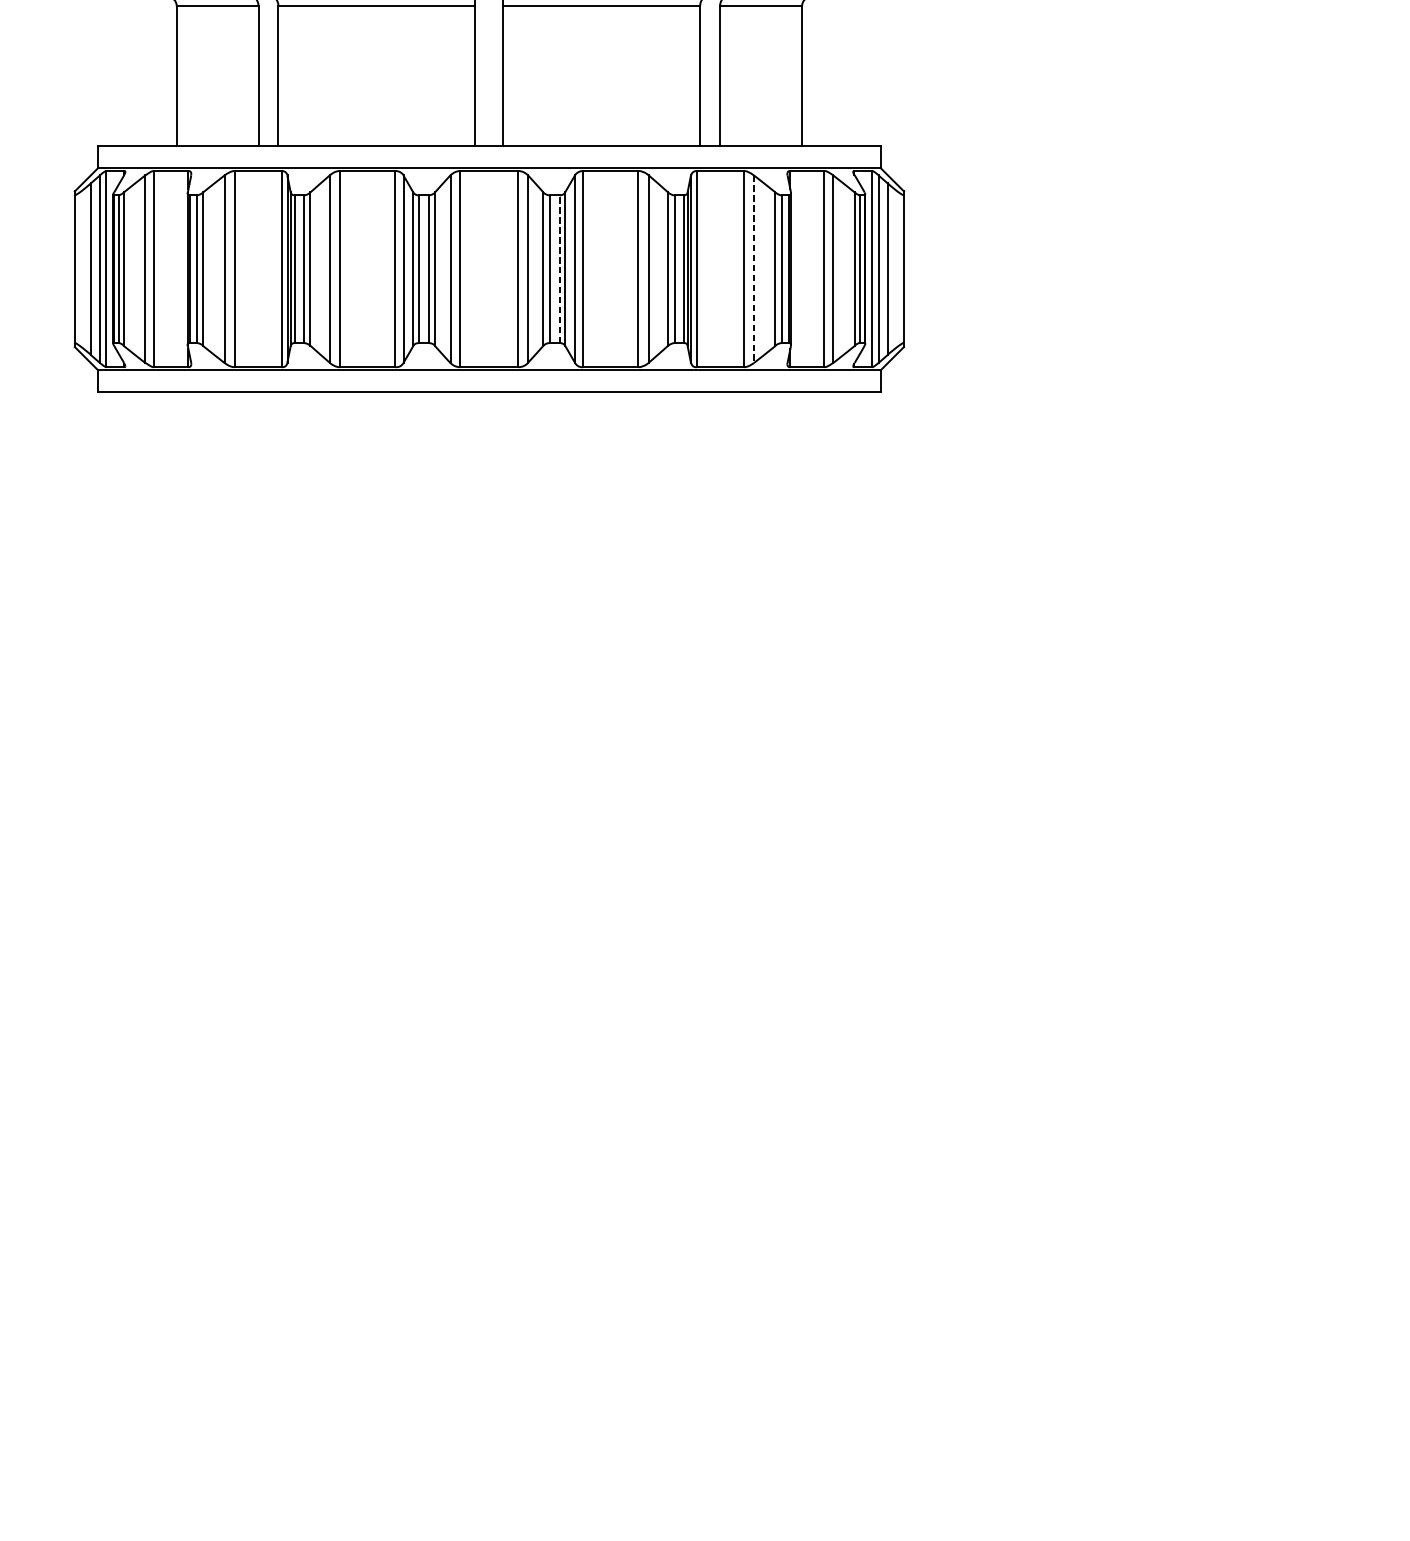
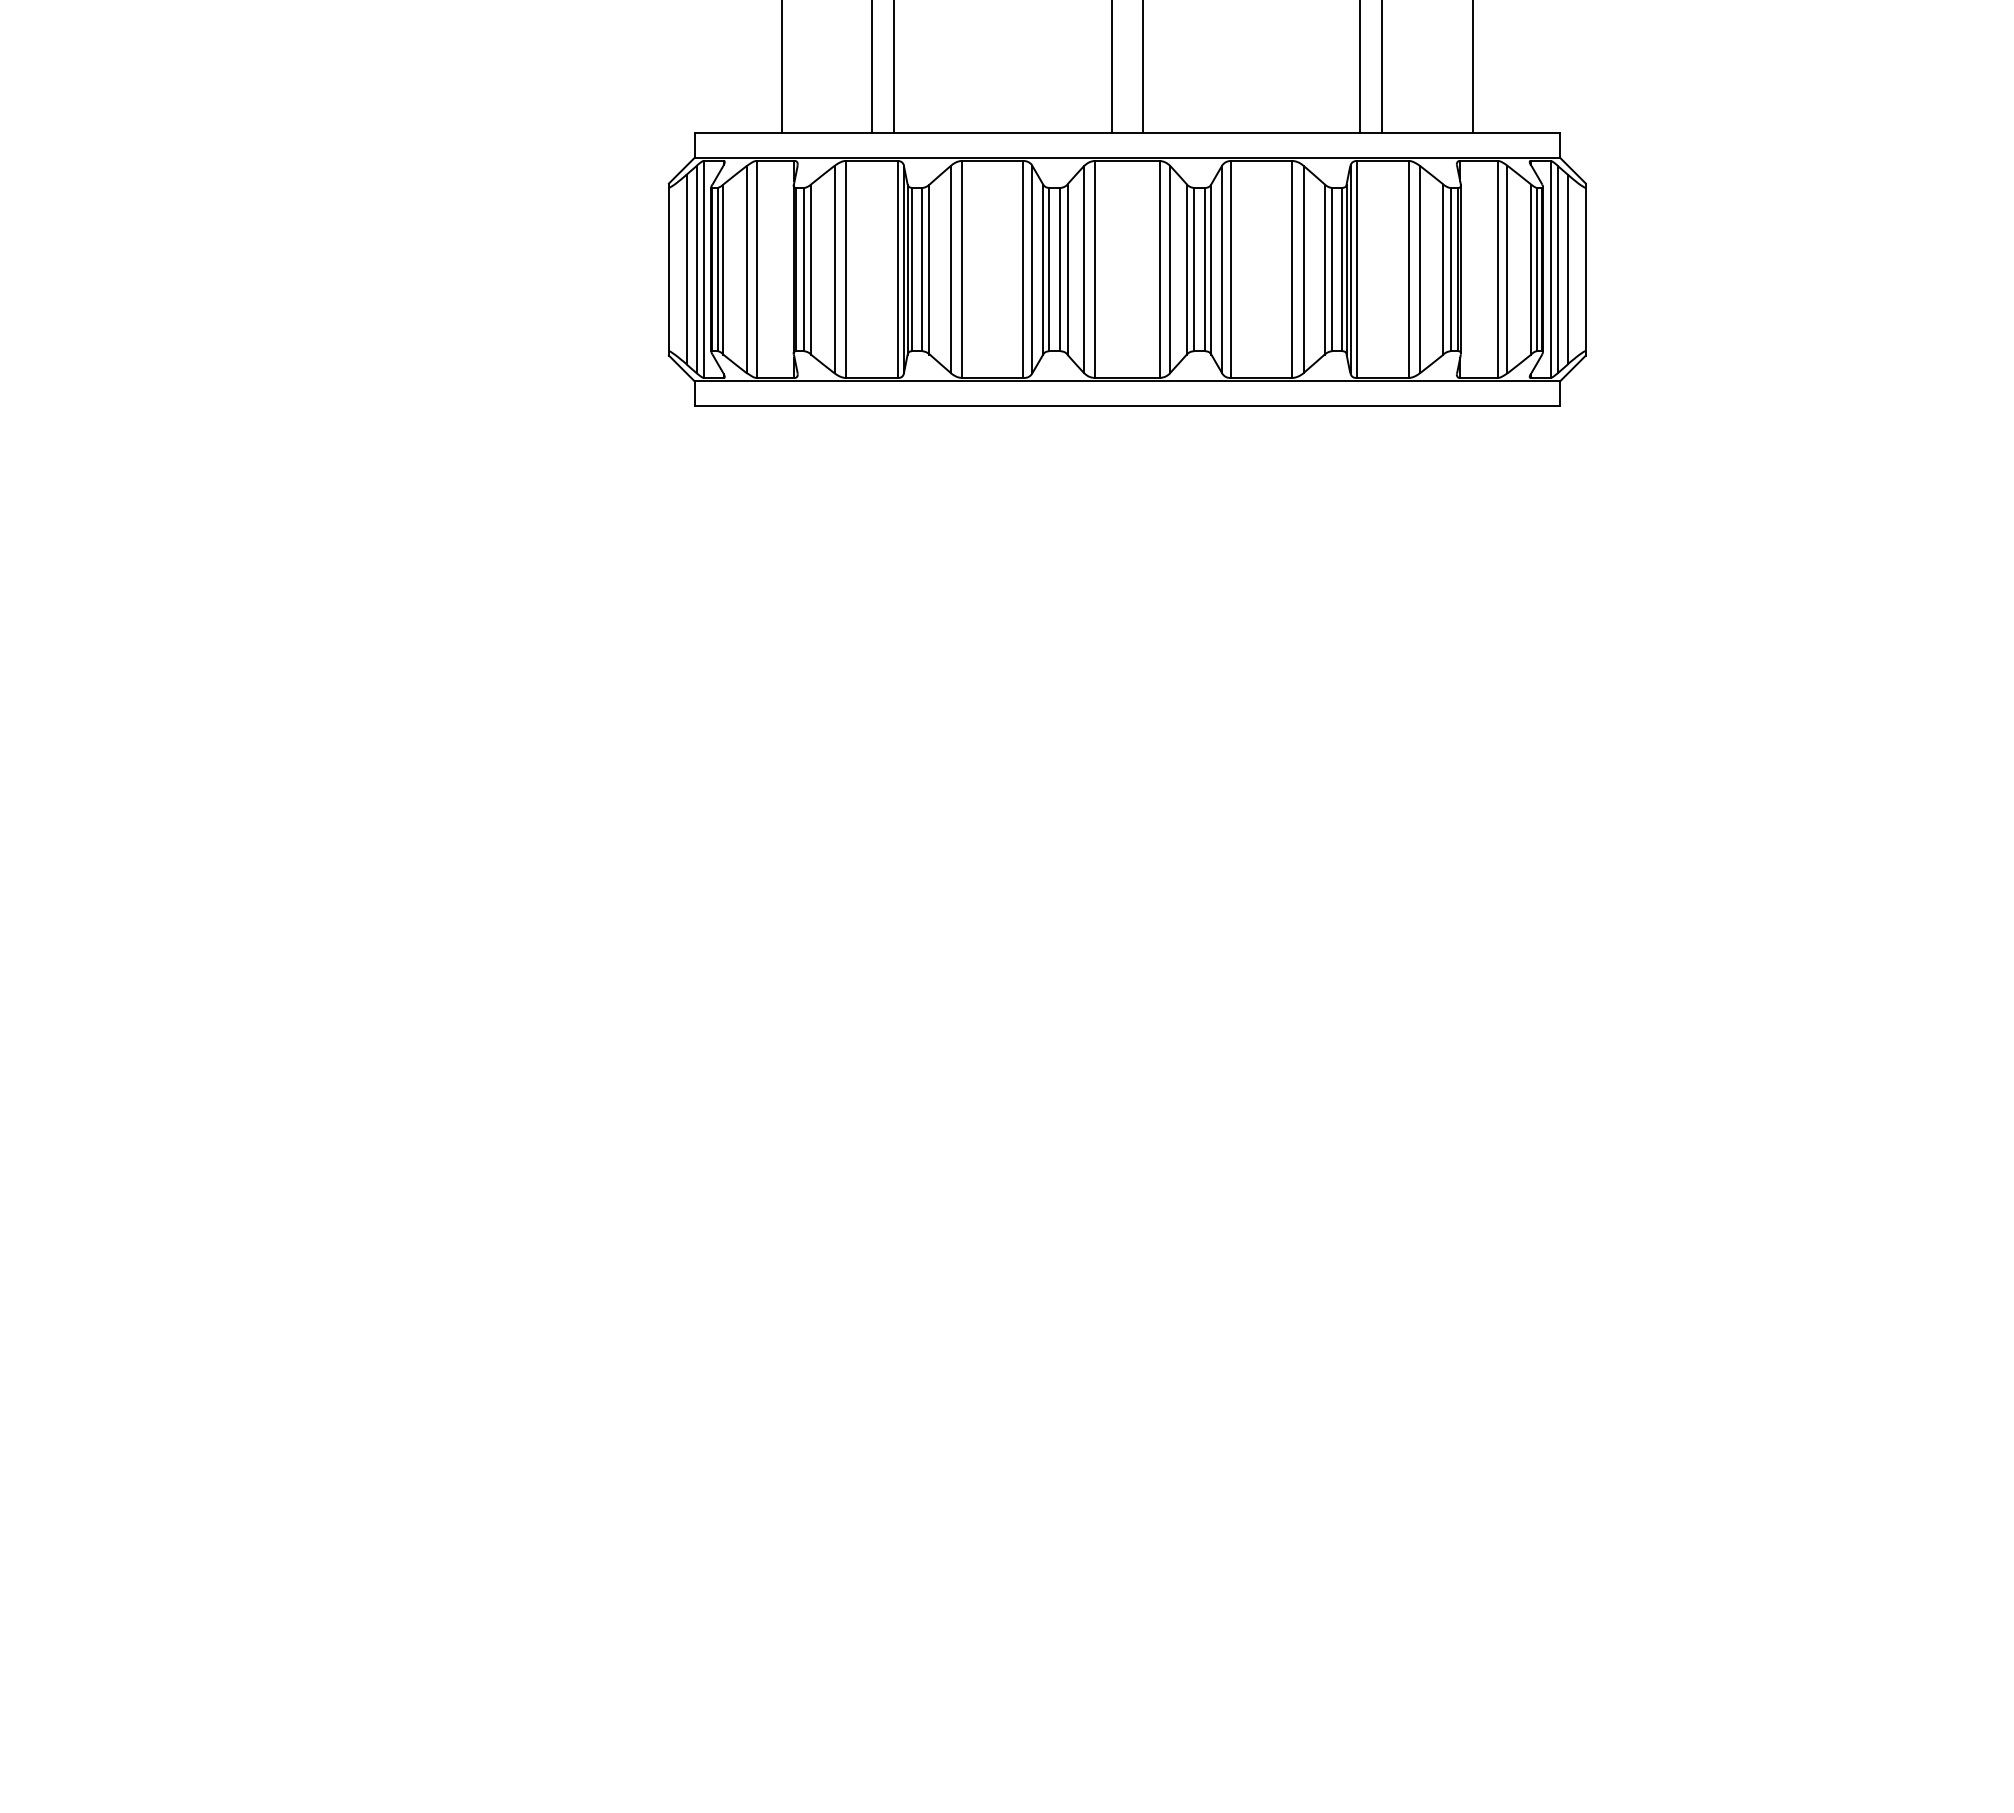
line: (560, 269) -> (1205, 269), dashed -> solid
line: (753, 269) -> (1419, 269), dashed -> solid

